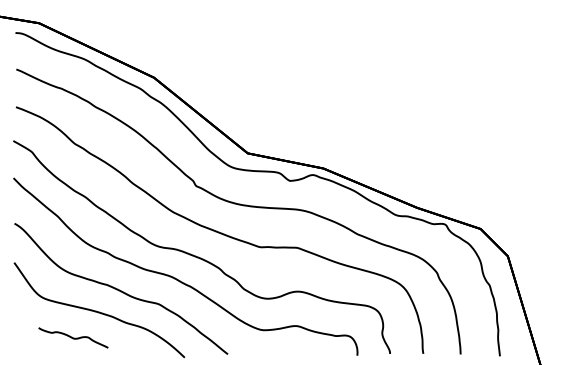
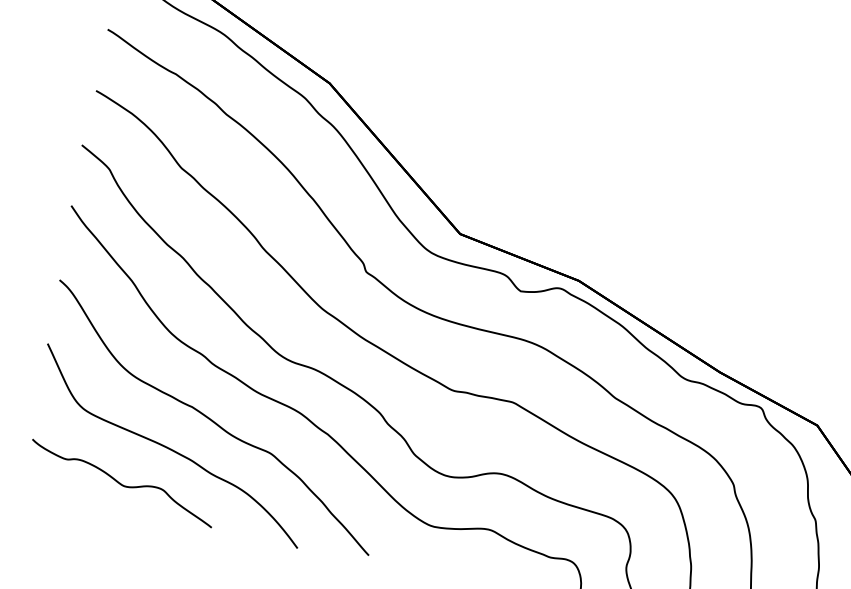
part: (73, 337) -> (122, 482), size x1.67

